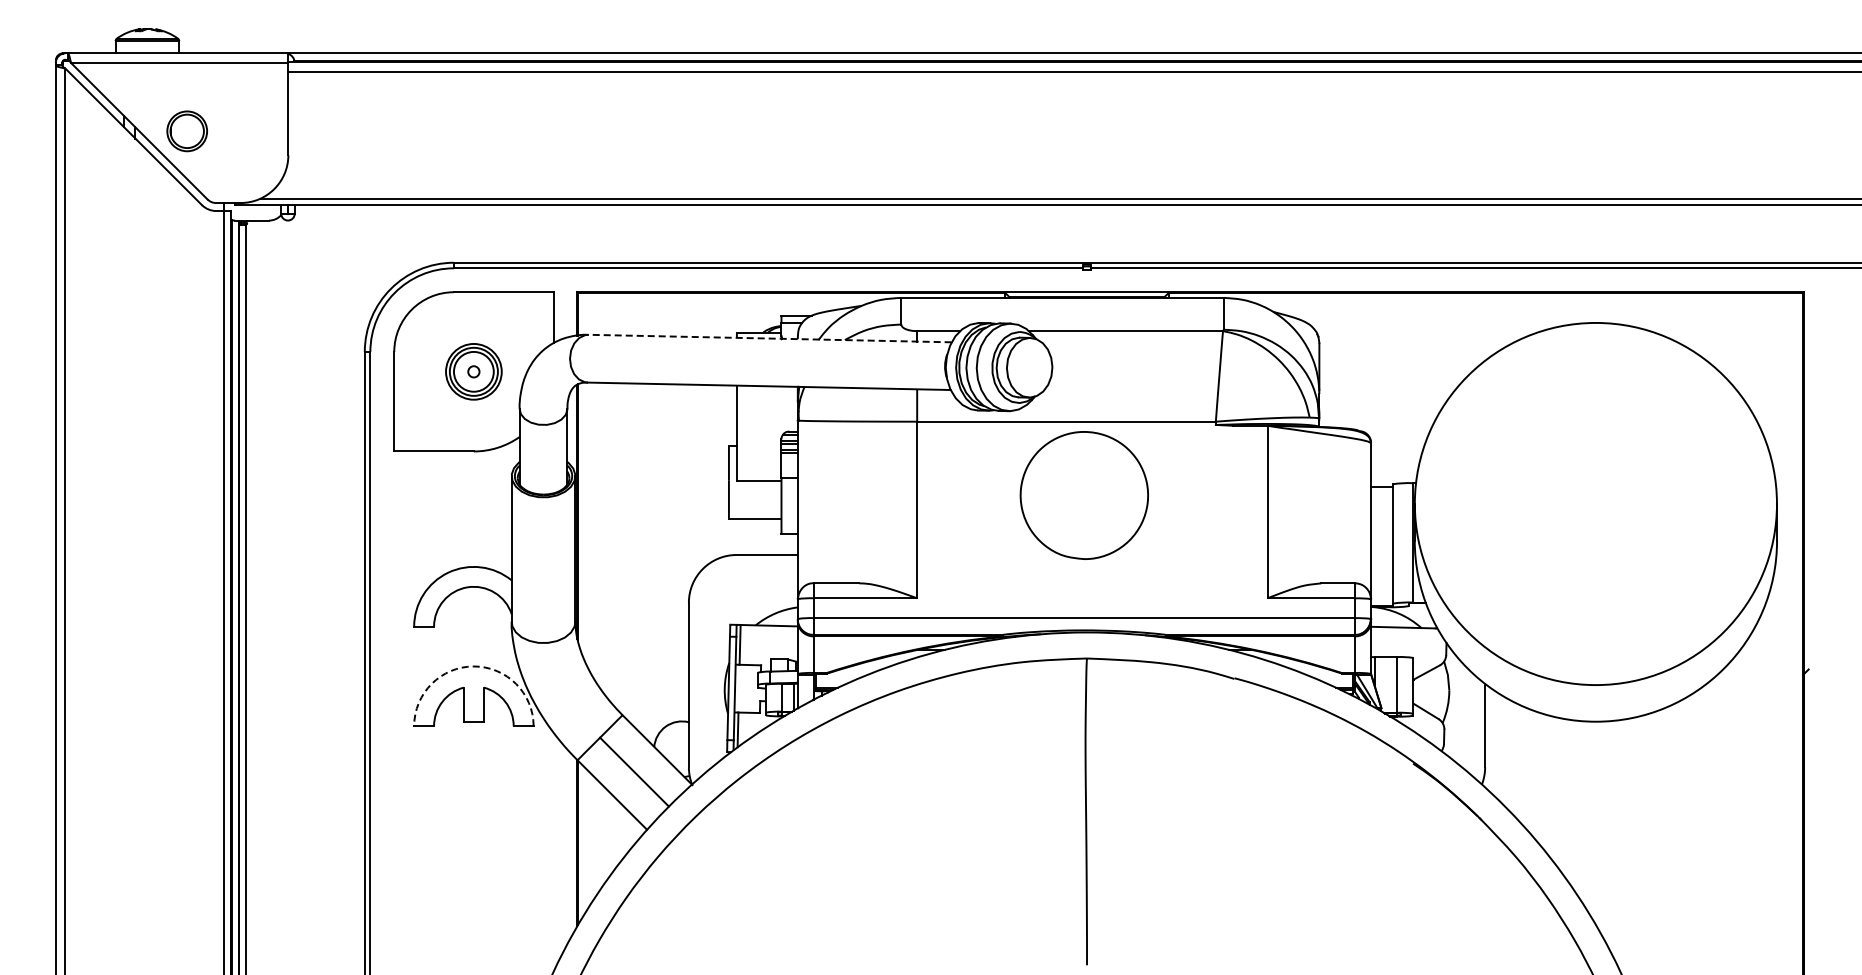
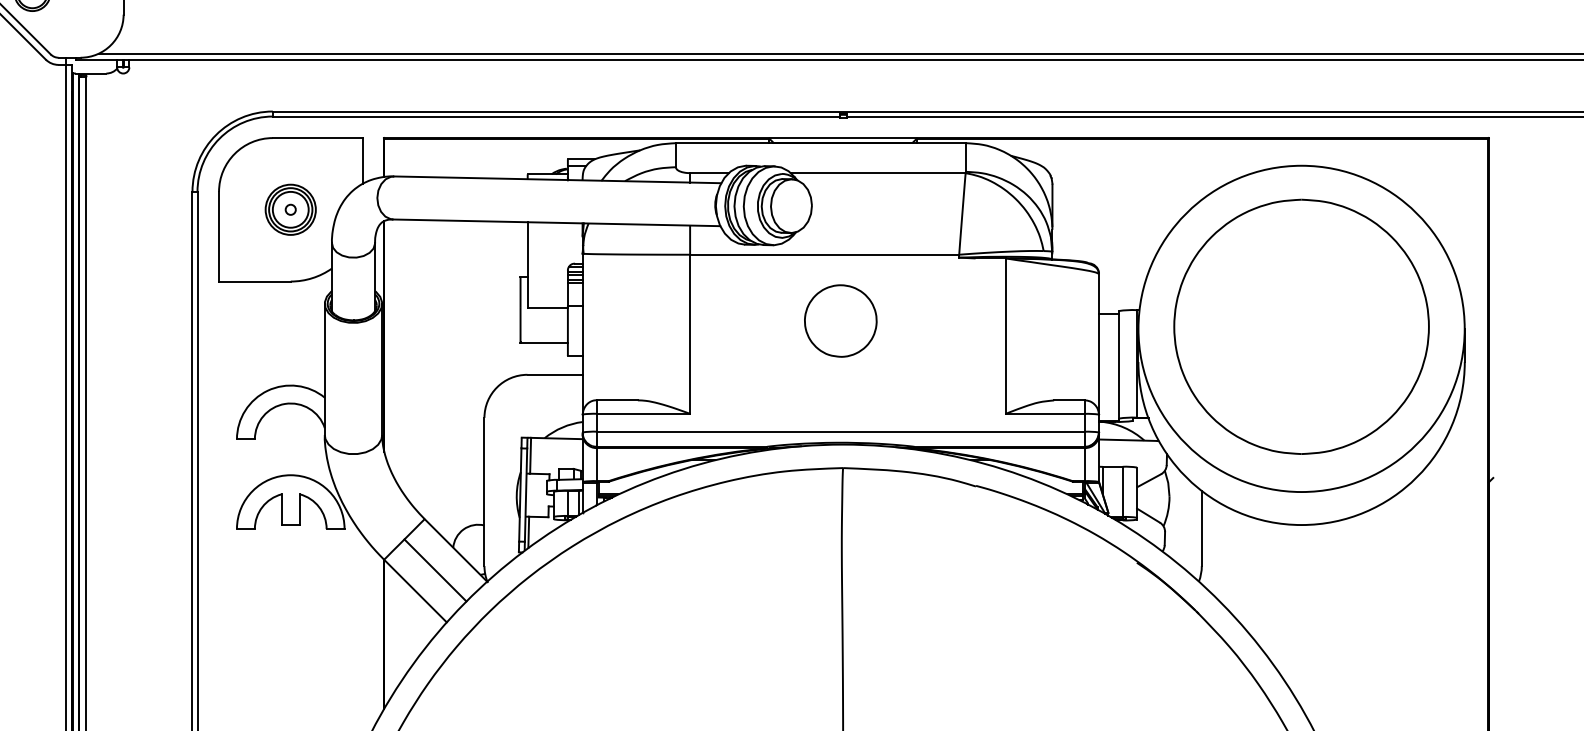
line: (770, 338) -> (557, 179), dashed -> solid
part: (1084, 494) -> (840, 320), size x0.62
part: (1595, 501) -> (1301, 326), added
arc: (473, 666) -> (290, 475), dashed -> solid

